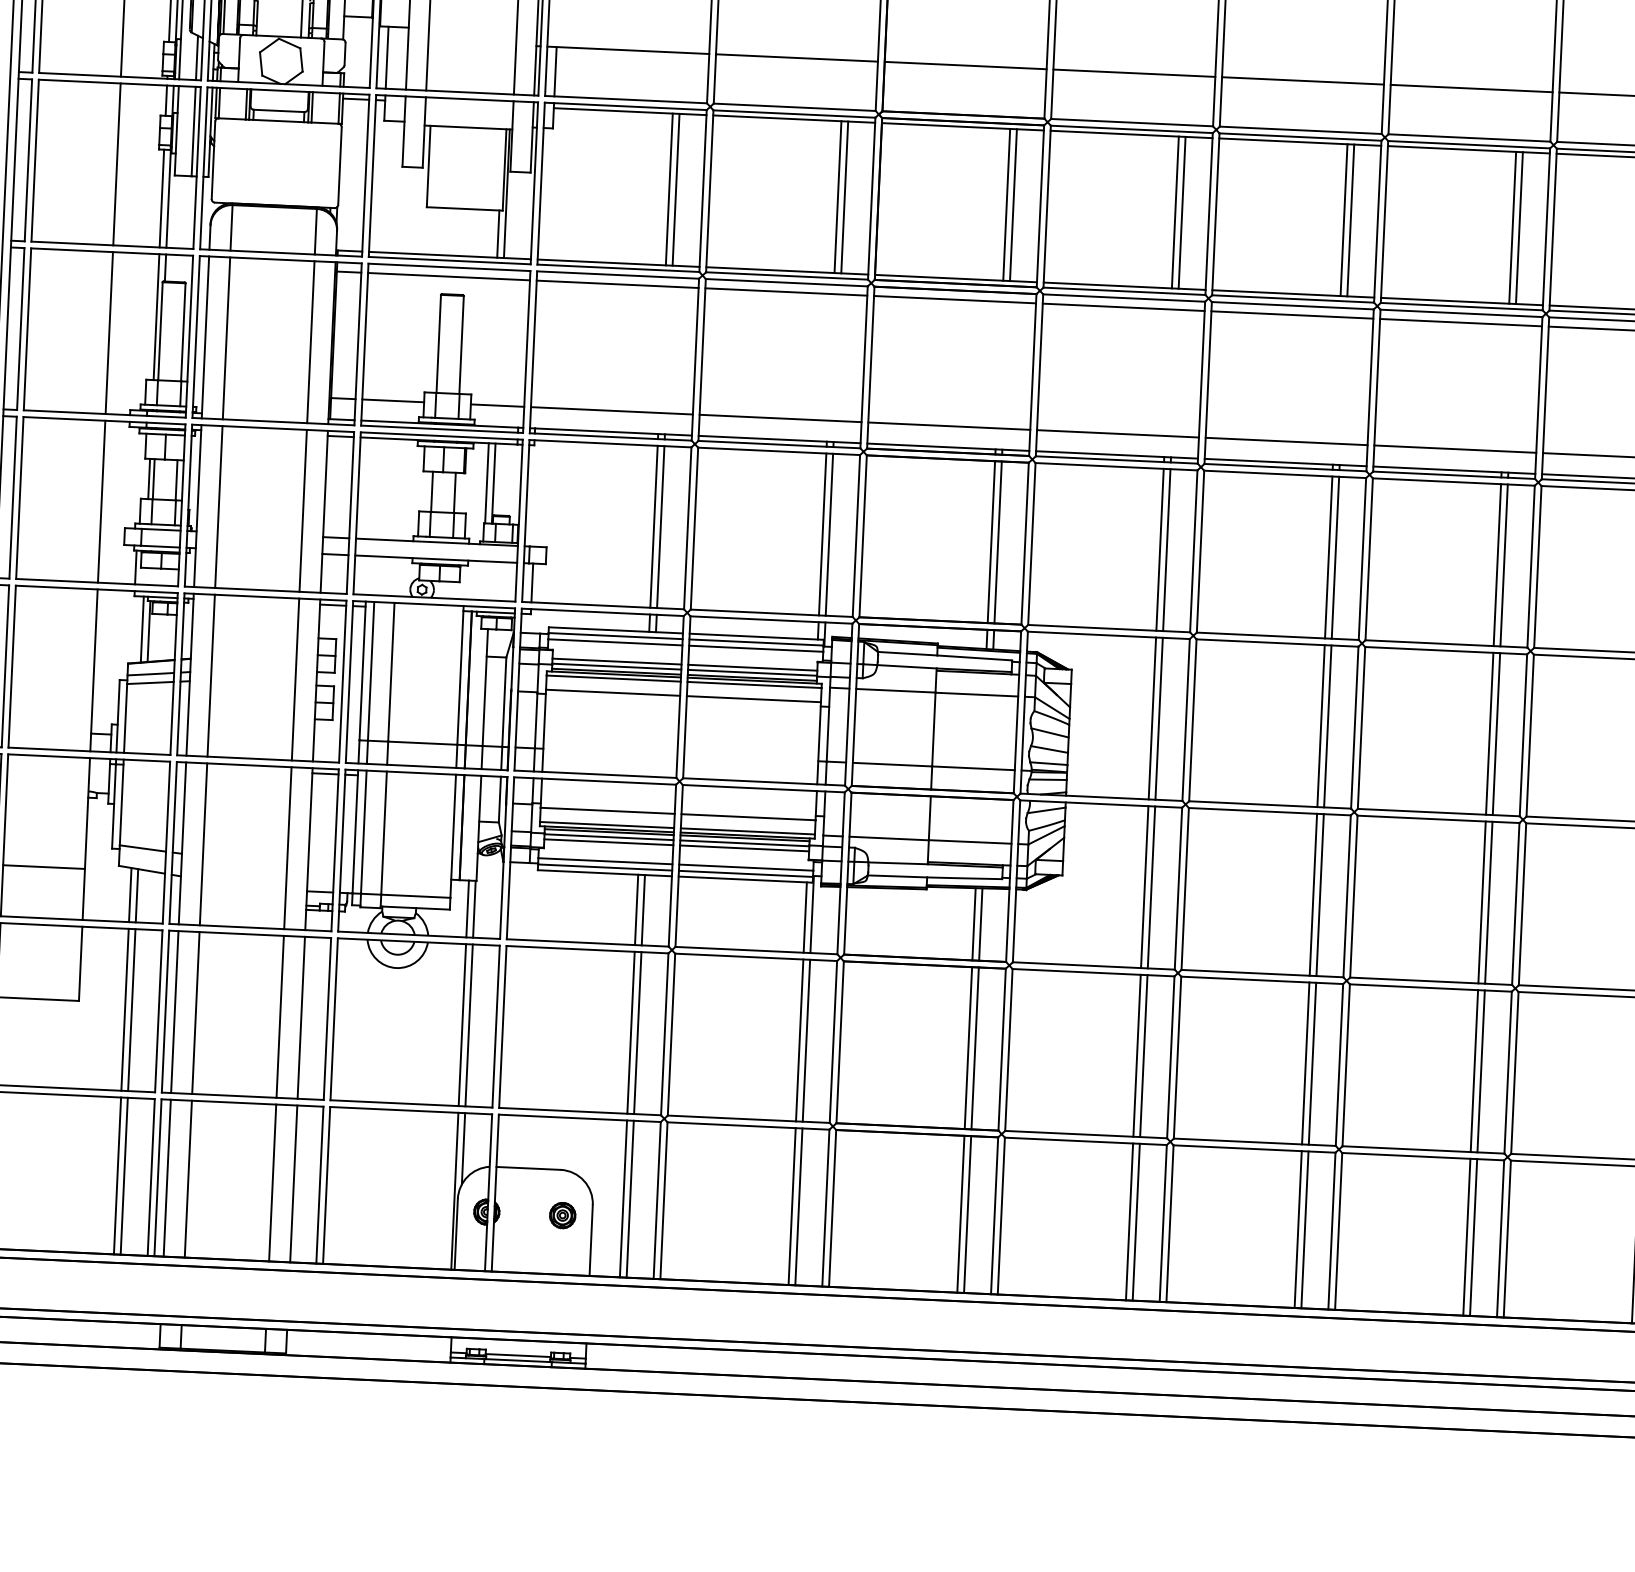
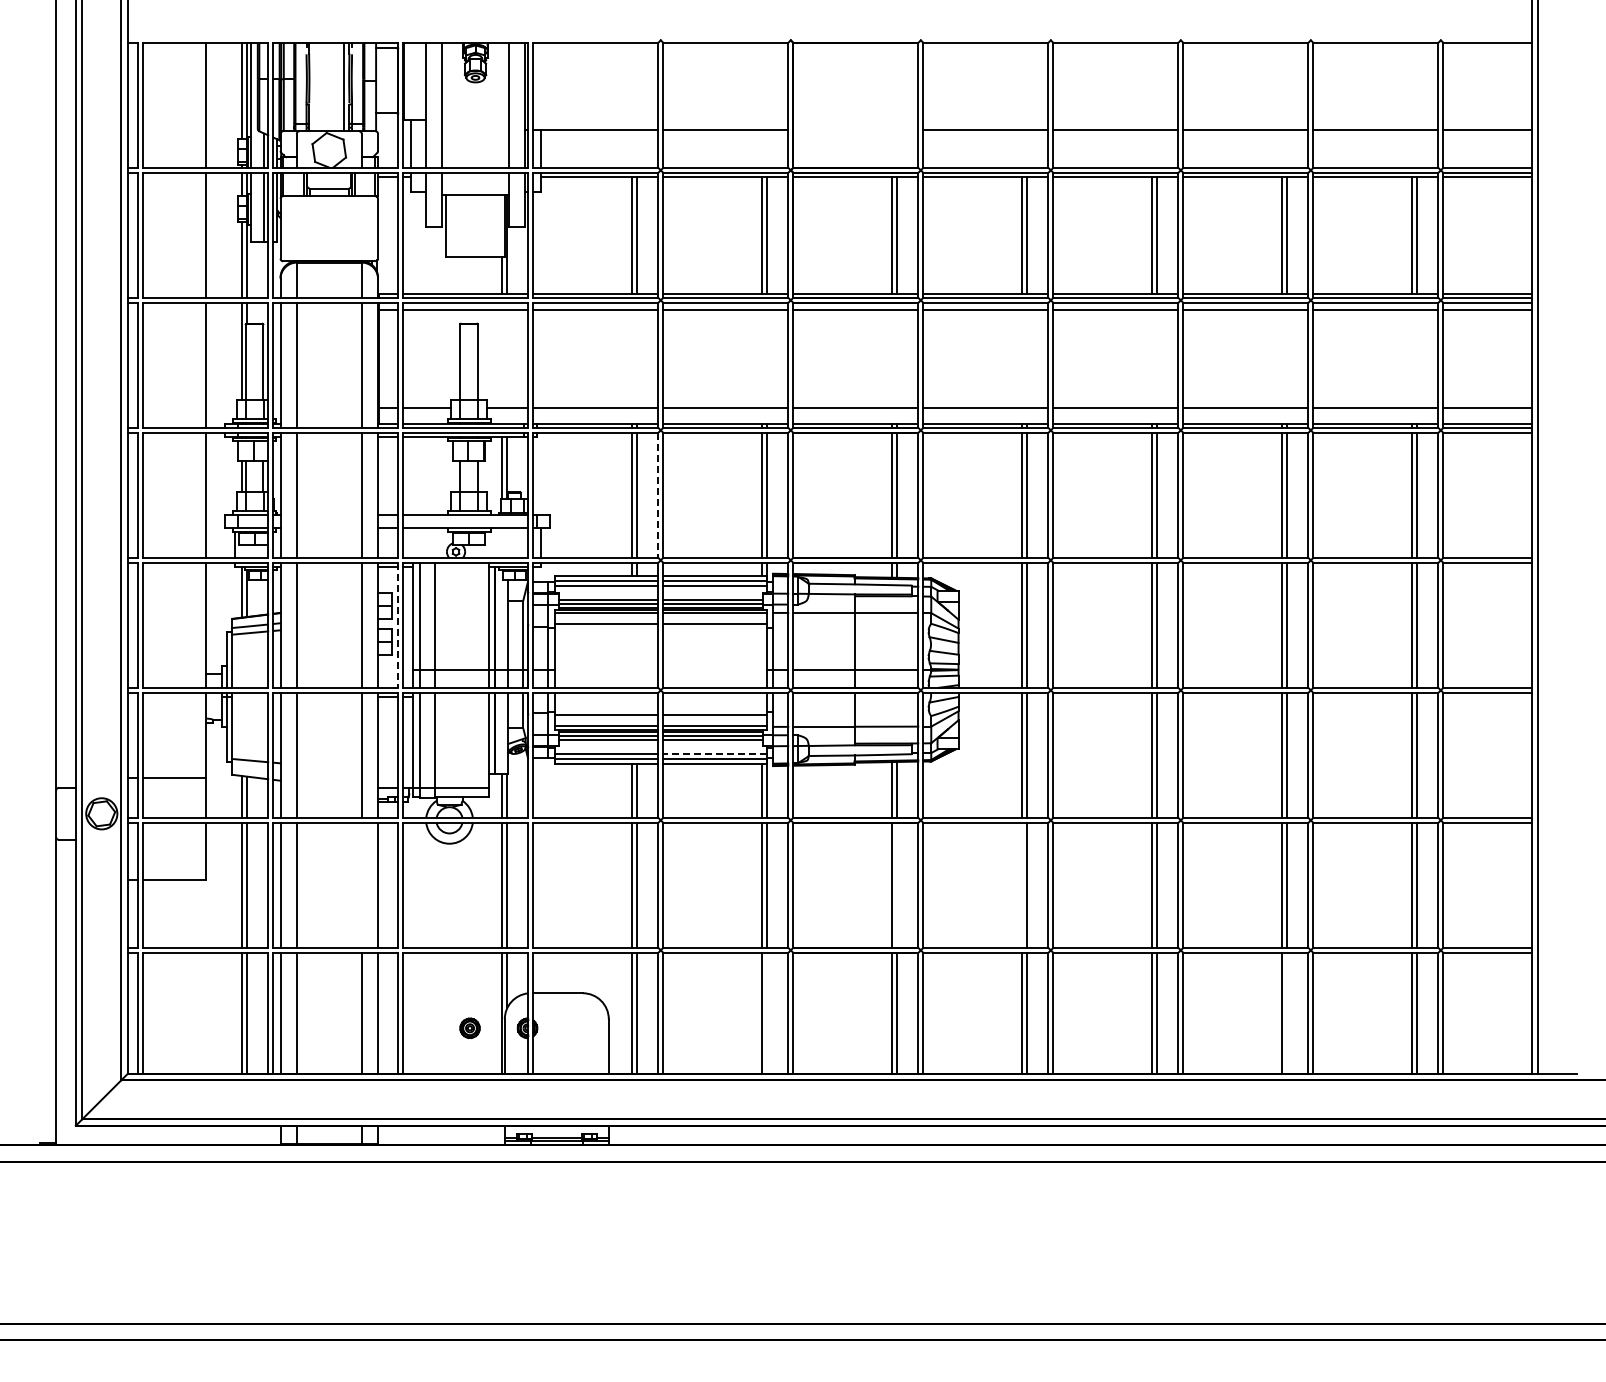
line: (965, 65) -> (855, 129), removed
line: (688, 528) -> (658, 495), solid -> dashed
line: (343, 681) -> (398, 625), solid -> dashed
line: (746, 867) -> (715, 754), solid -> dashed
line: (279, 1015) -> (361, 884), removed
line: (975, 1047) -> (897, 884), removed
line: (1137, 1054) -> (1022, 884), removed
line: (799, 1205) -> (767, 1012), removed
part: (562, 1214) -> (469, 1027), moved
line: (1473, 1236) -> (1287, 1012), removed

